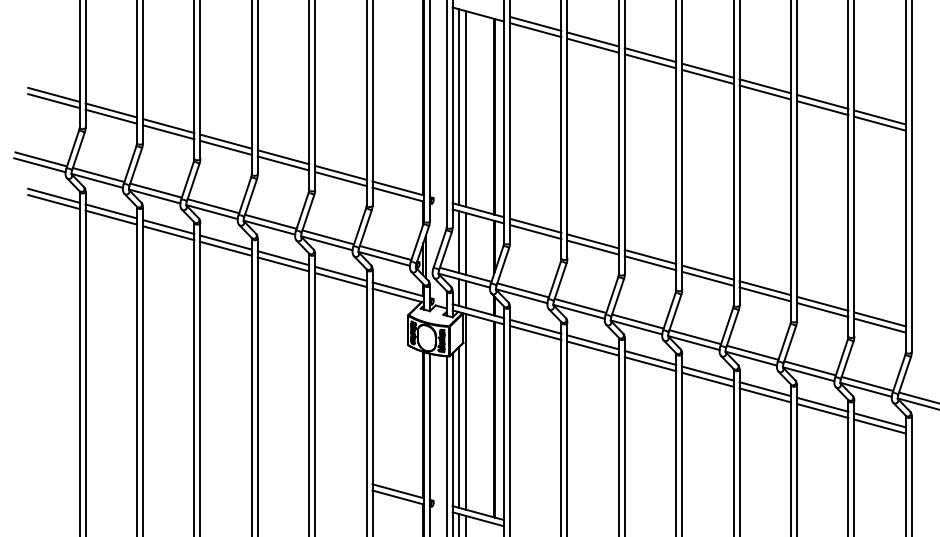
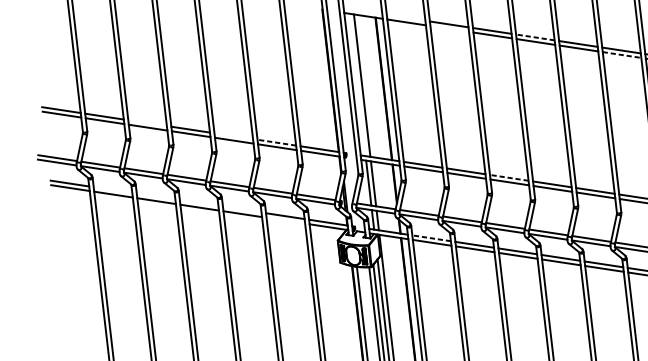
line: (535, 23) -> (405, 17), removed
line: (592, 45) -> (449, 28), removed
line: (707, 70) -> (535, 37), solid -> dashed
line: (459, 107) -> (357, 85), removed
line: (822, 108) -> (621, 55), solid -> dashed
line: (168, 126) -> (147, 123), removed
line: (283, 157) -> (233, 136), removed
line: (340, 172) -> (276, 142), solid -> dashed
line: (110, 211) -> (112, 190), removed
line: (168, 226) -> (155, 196), removed
line: (225, 242) -> (198, 203), removed
line: (650, 257) -> (509, 178), solid -> dashed
line: (283, 258) -> (242, 209), removed
line: (340, 280) -> (285, 221), removed
line: (535, 326) -> (431, 238), solid -> dashed

